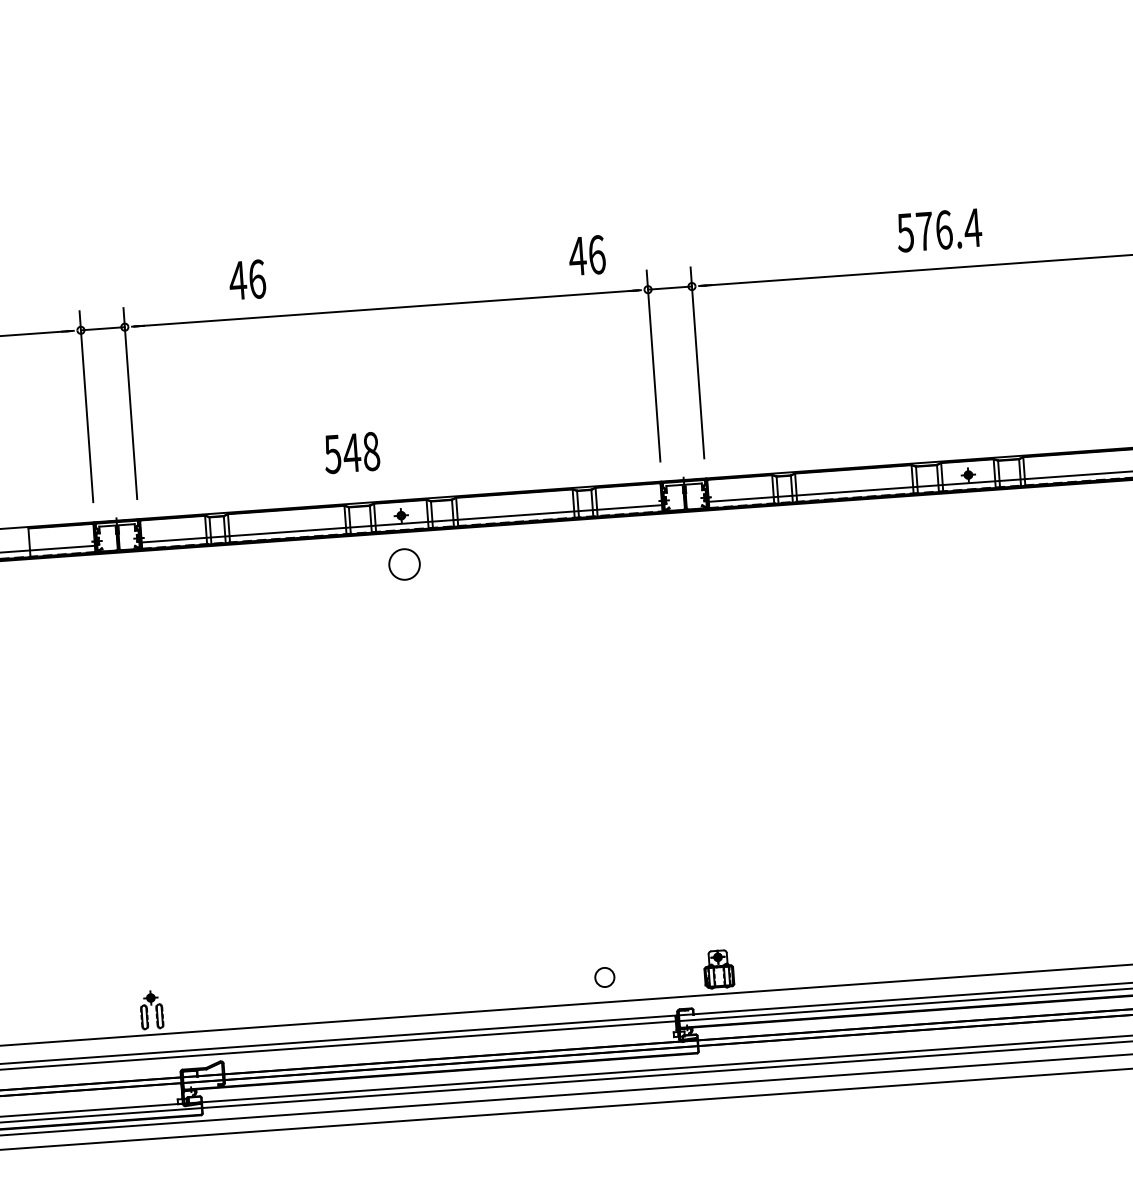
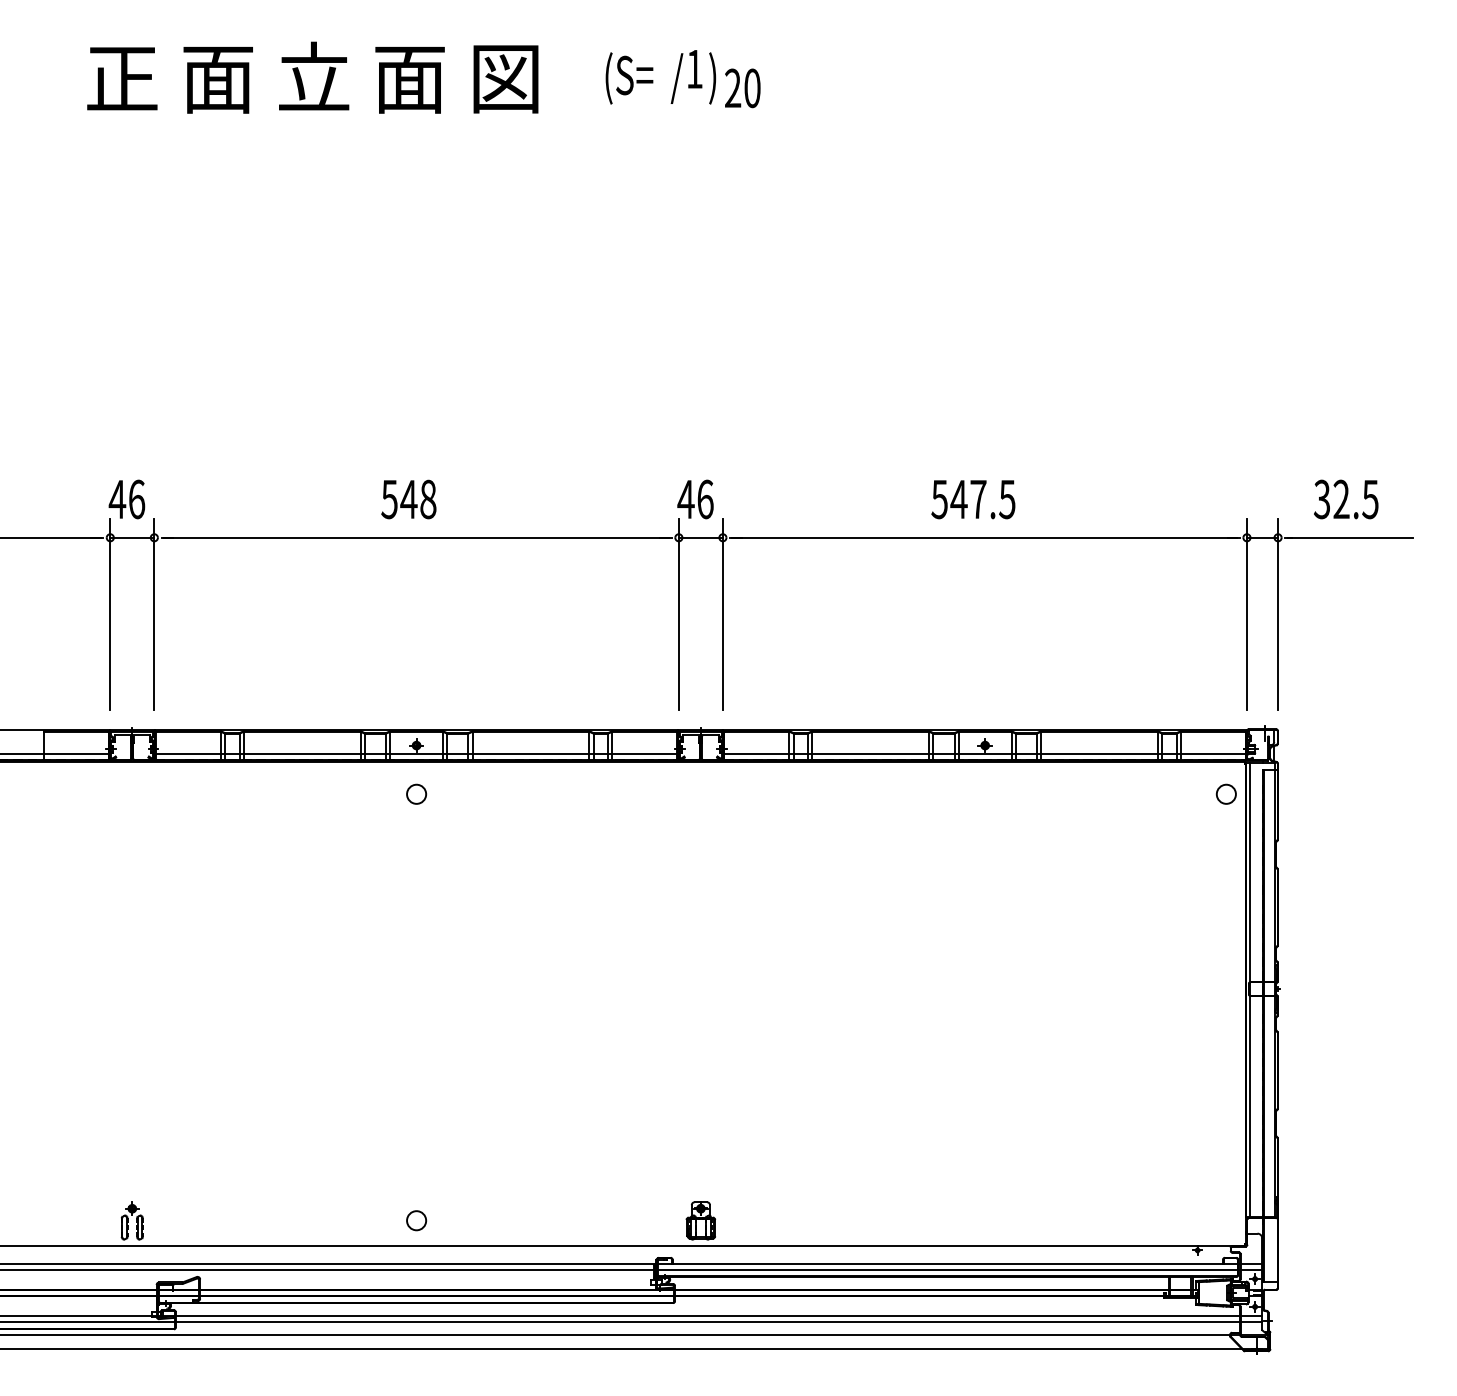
text: (949, 229) -> (983, 499), 576.4 -> 547.5
text: (587, 255) -> (695, 499), moved
text: (246, 280) -> (126, 499), moved
text: (351, 453) -> (408, 499), moved
circle: (404, 563) -> (416, 793), size x0.62
circle: (604, 977) -> (416, 1220), moved

